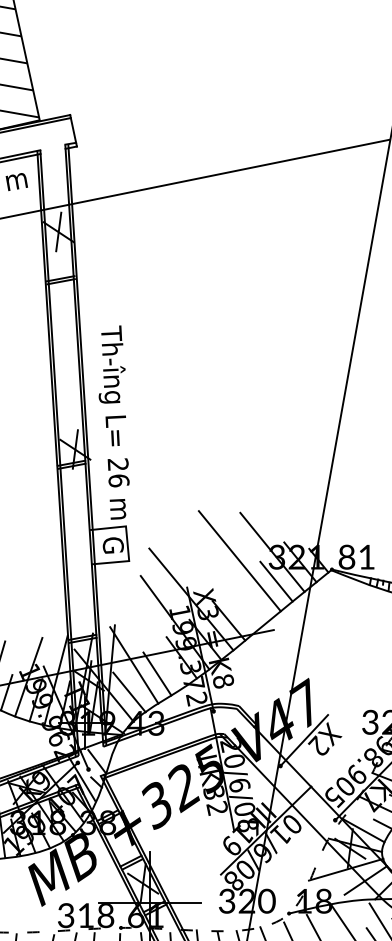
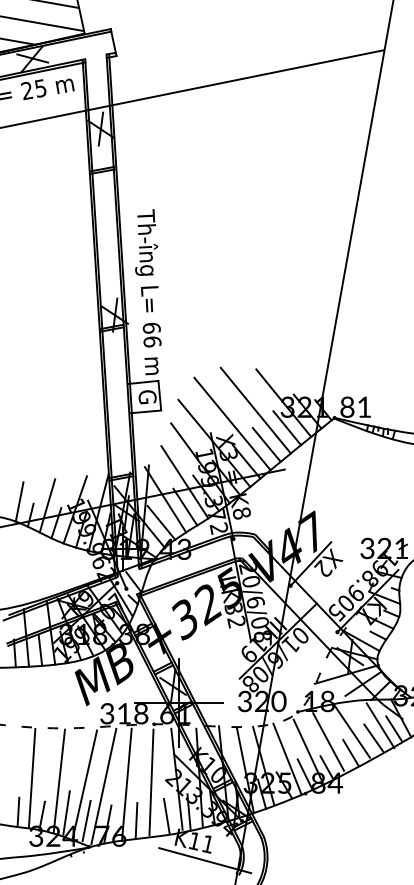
text: (117, 463) -> (151, 327), 26 -> 66
line: (212, 576) -> (232, 423), added
line: (252, 600) -> (266, 444), added
line: (156, 645) -> (184, 482), added

